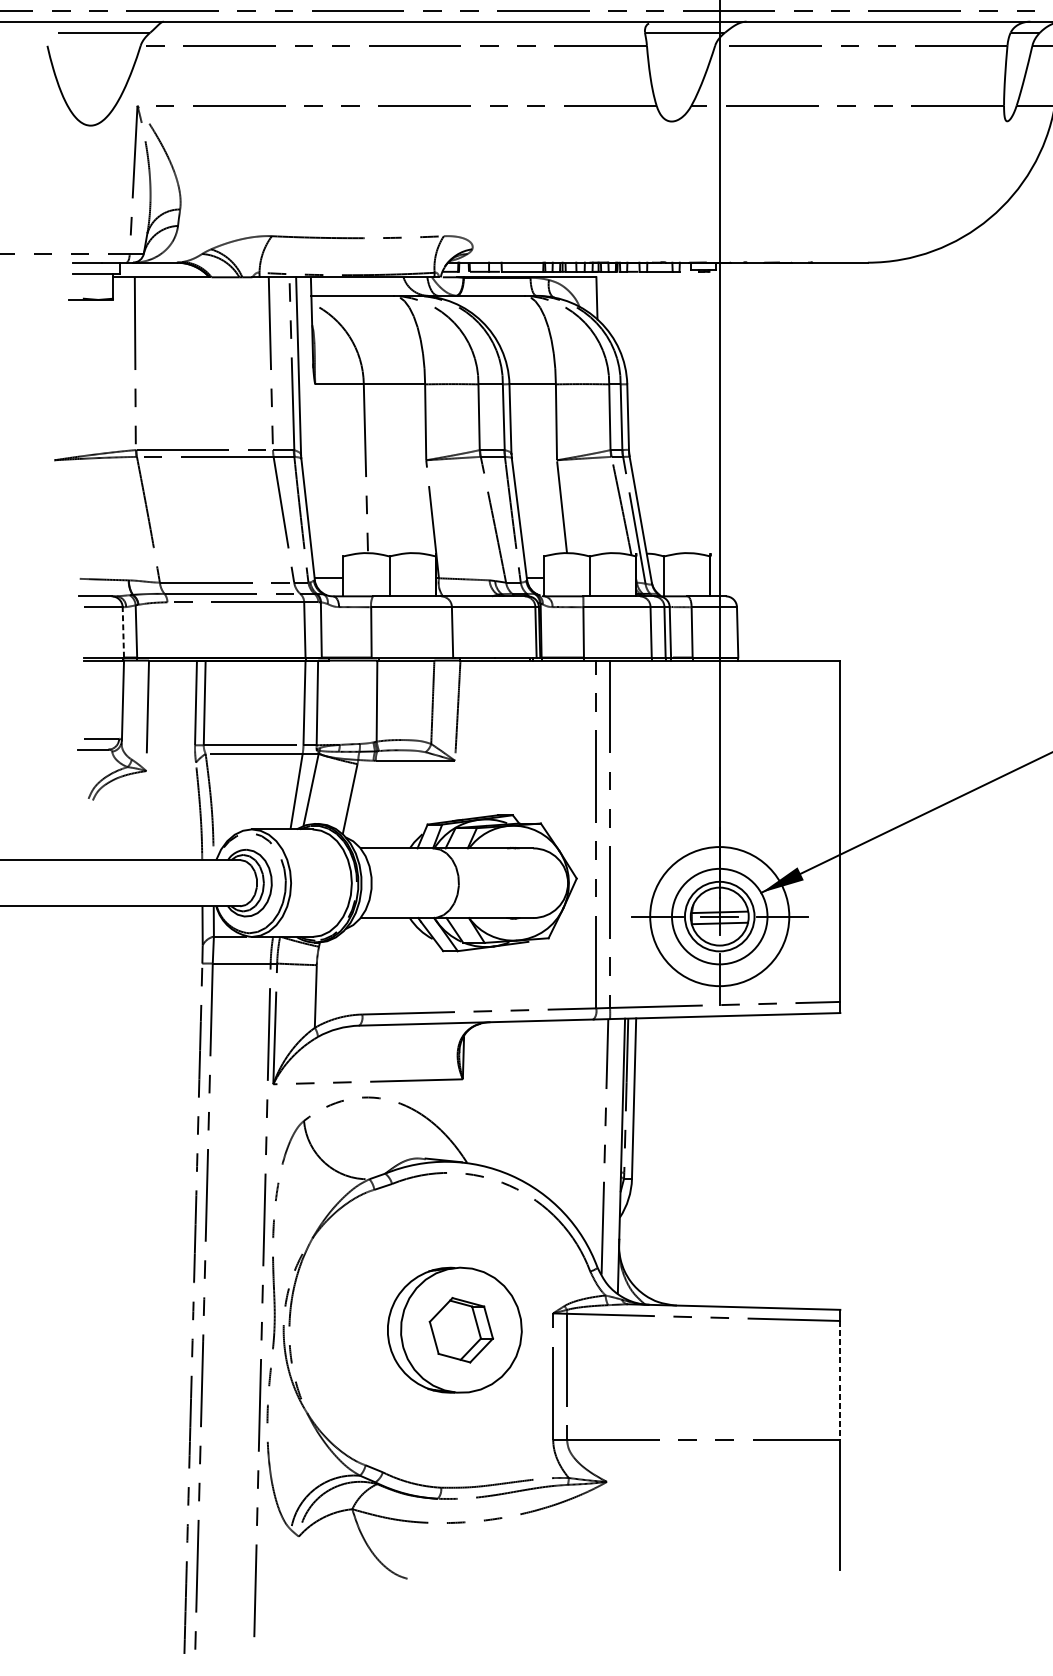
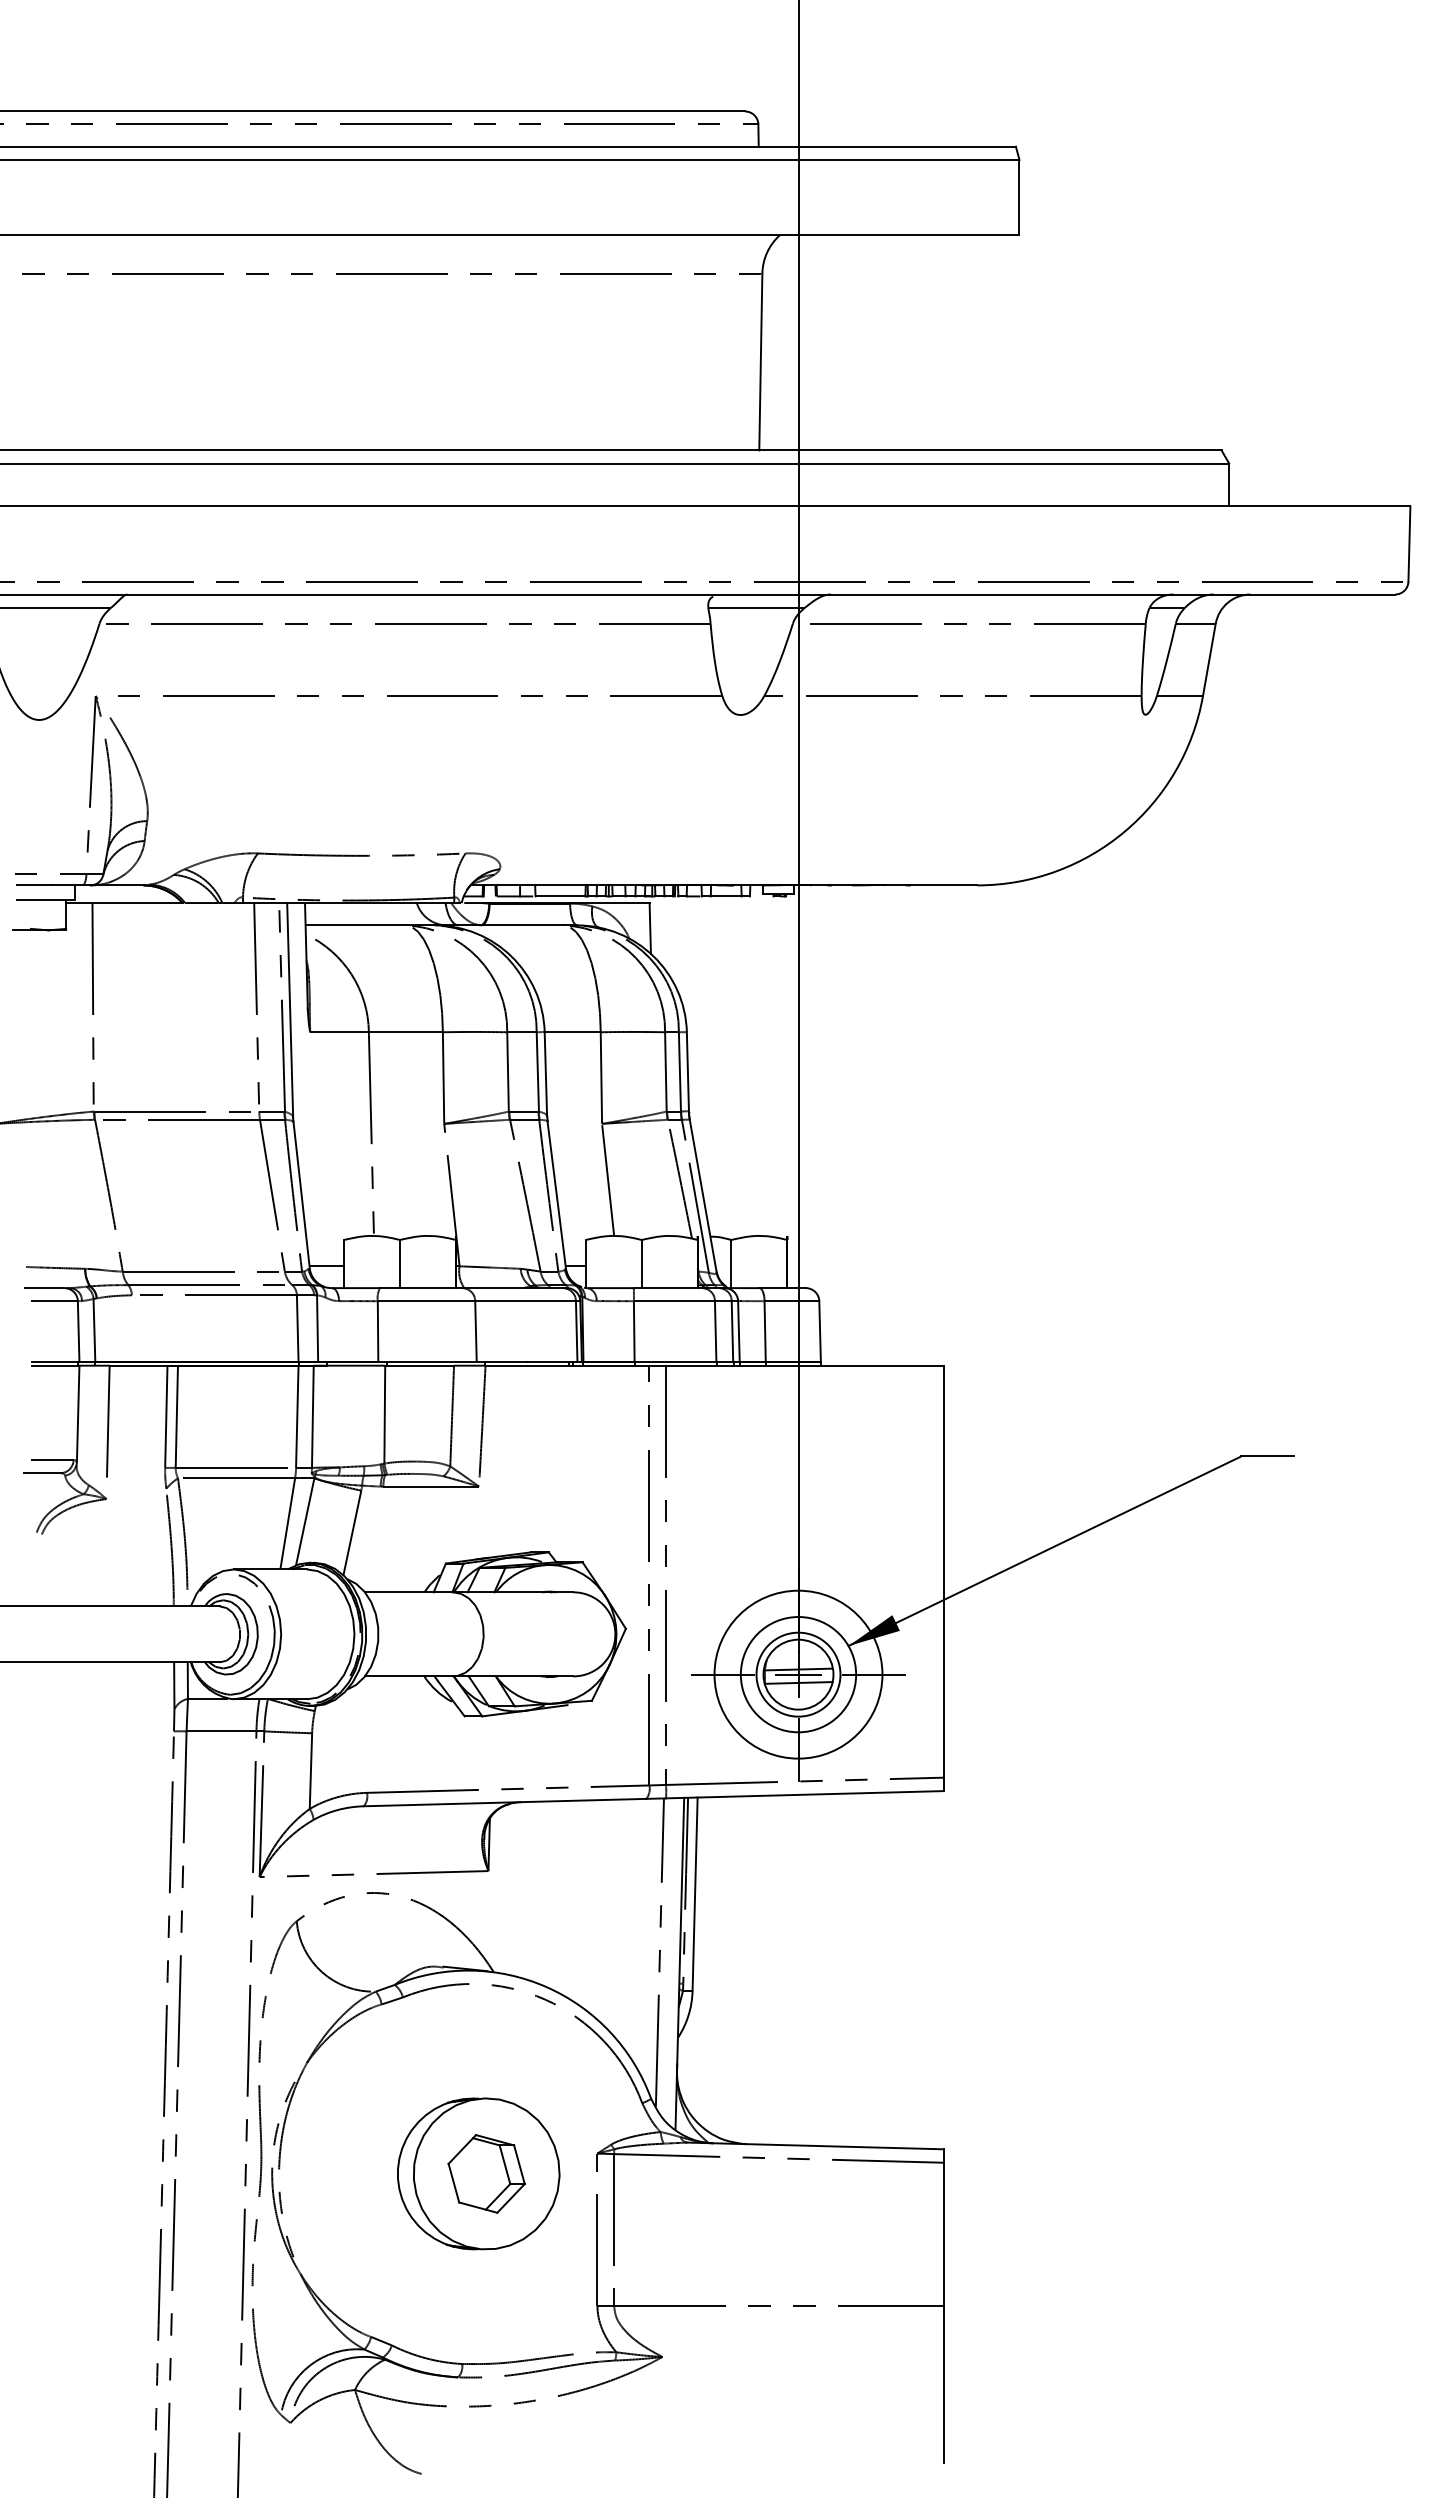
line: (123, 632) -> (78, 1331), dashed -> solid
line: (840, 1380) -> (944, 2234), dashed -> solid

